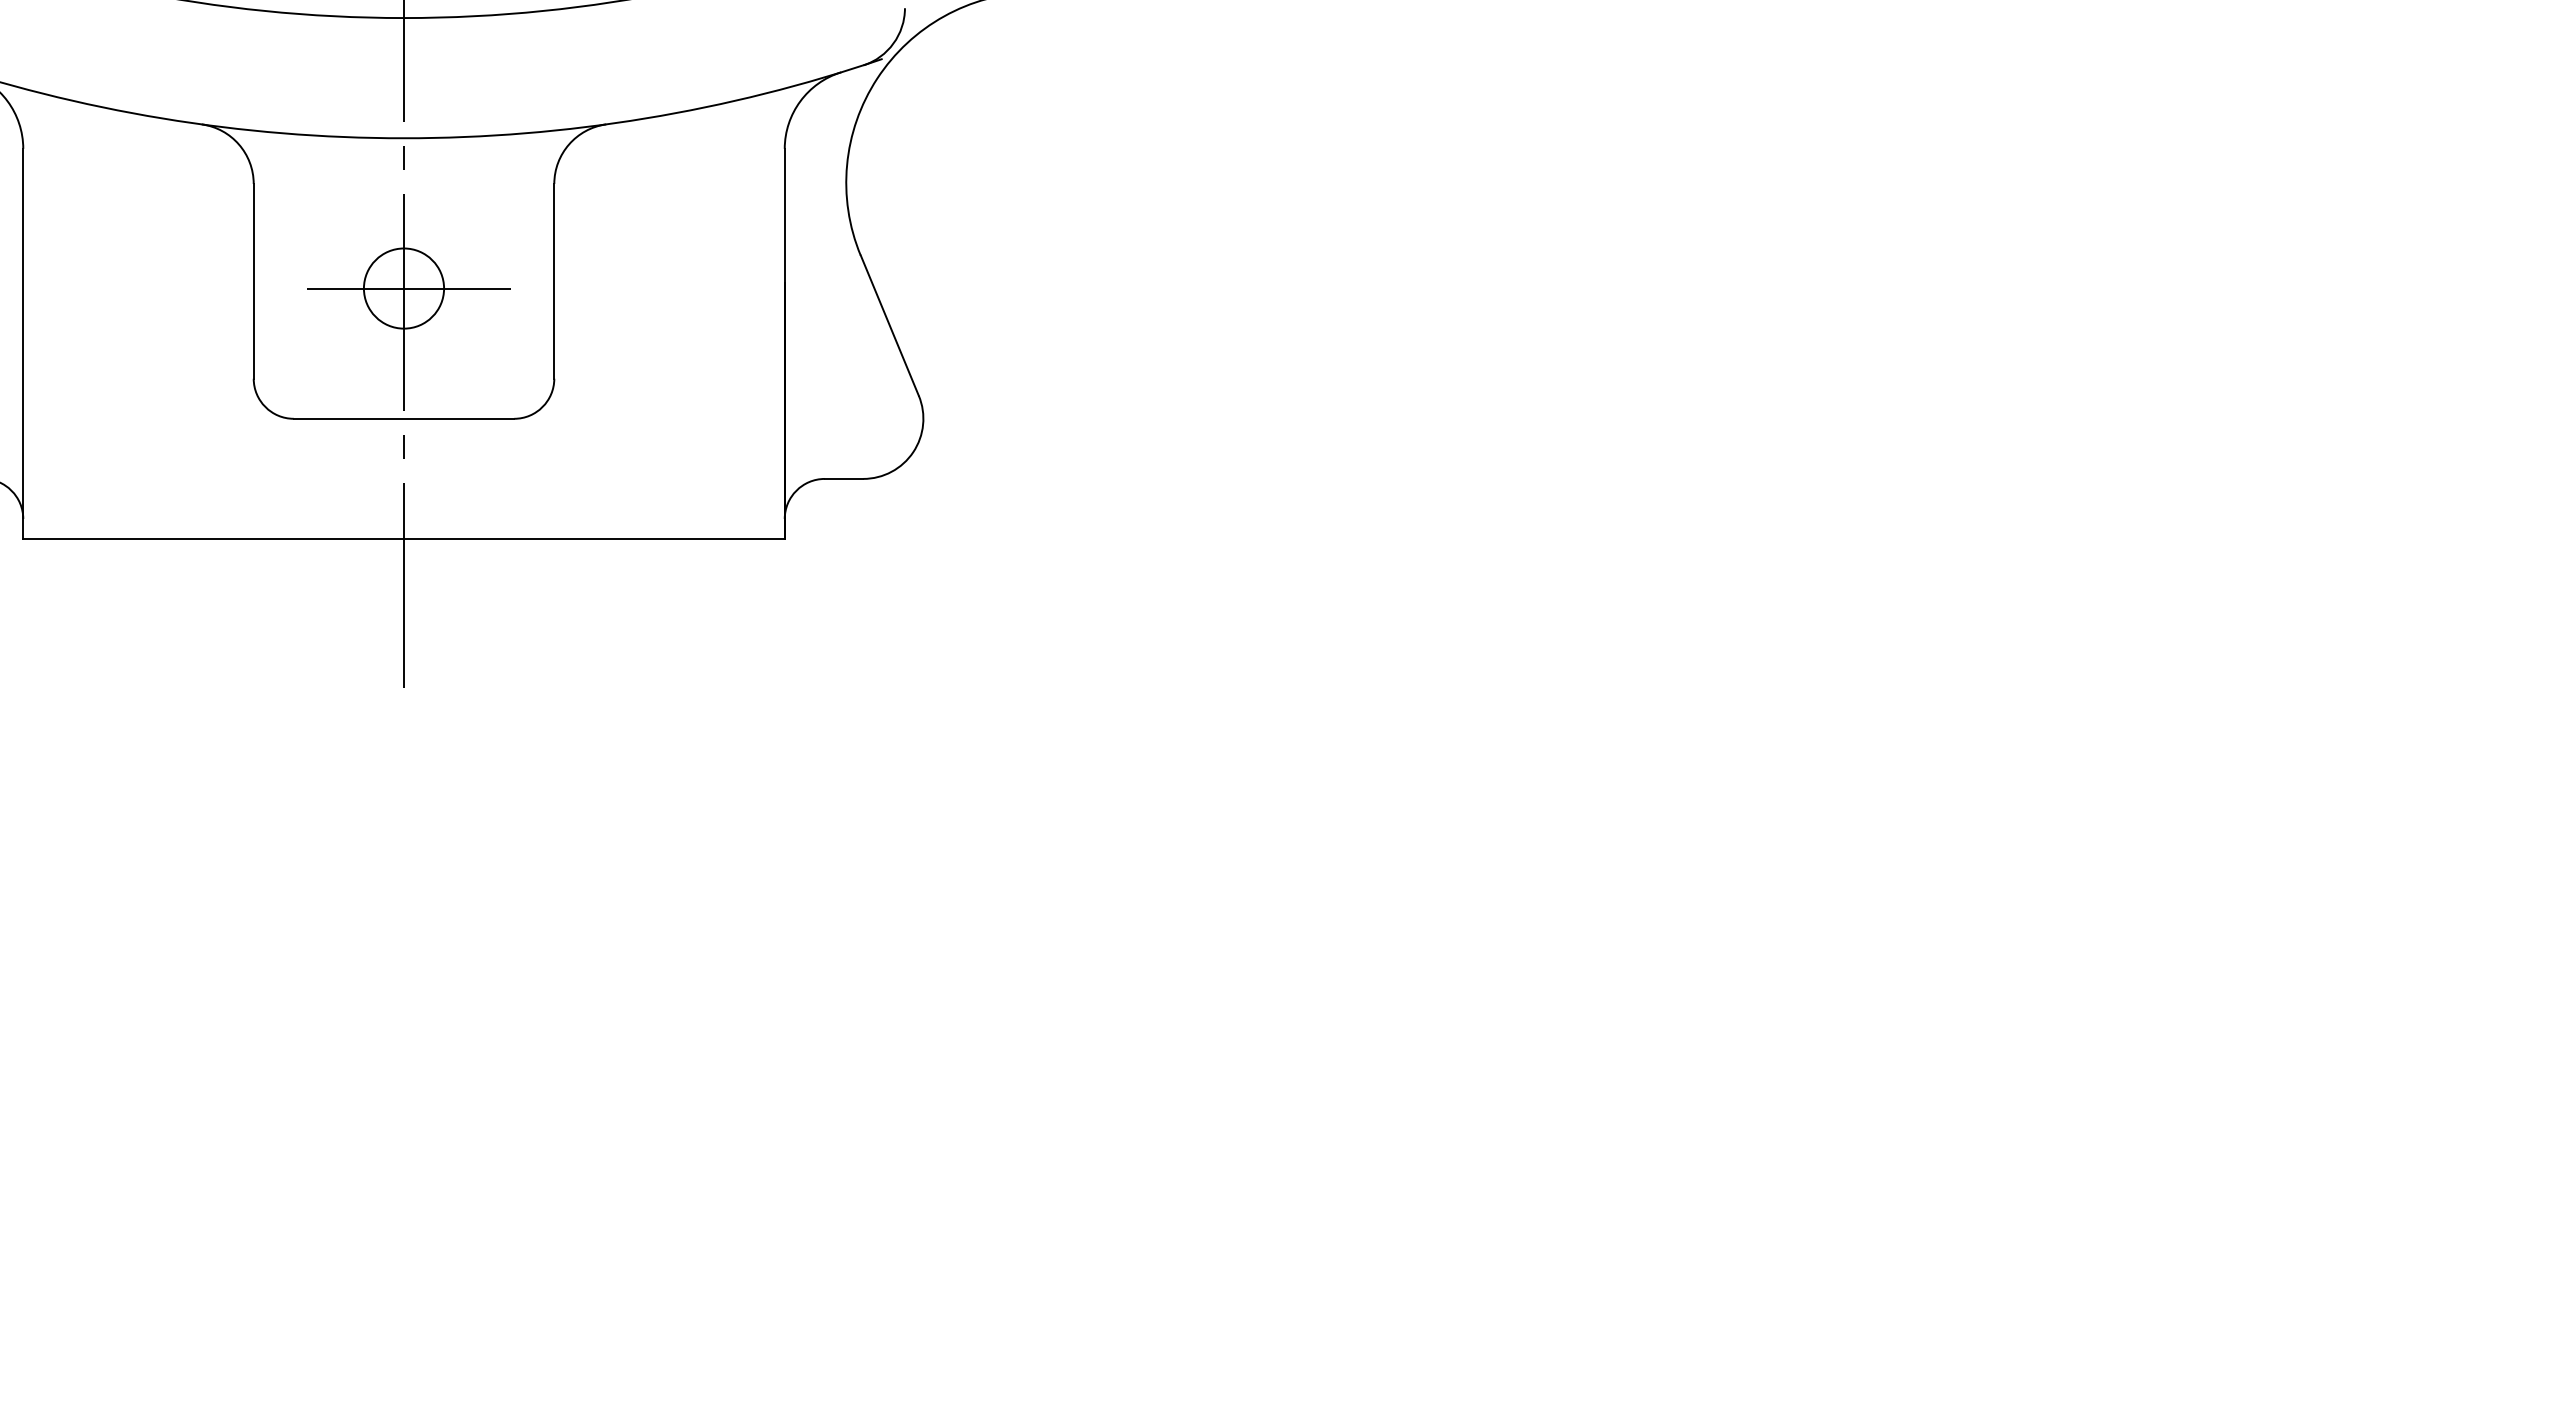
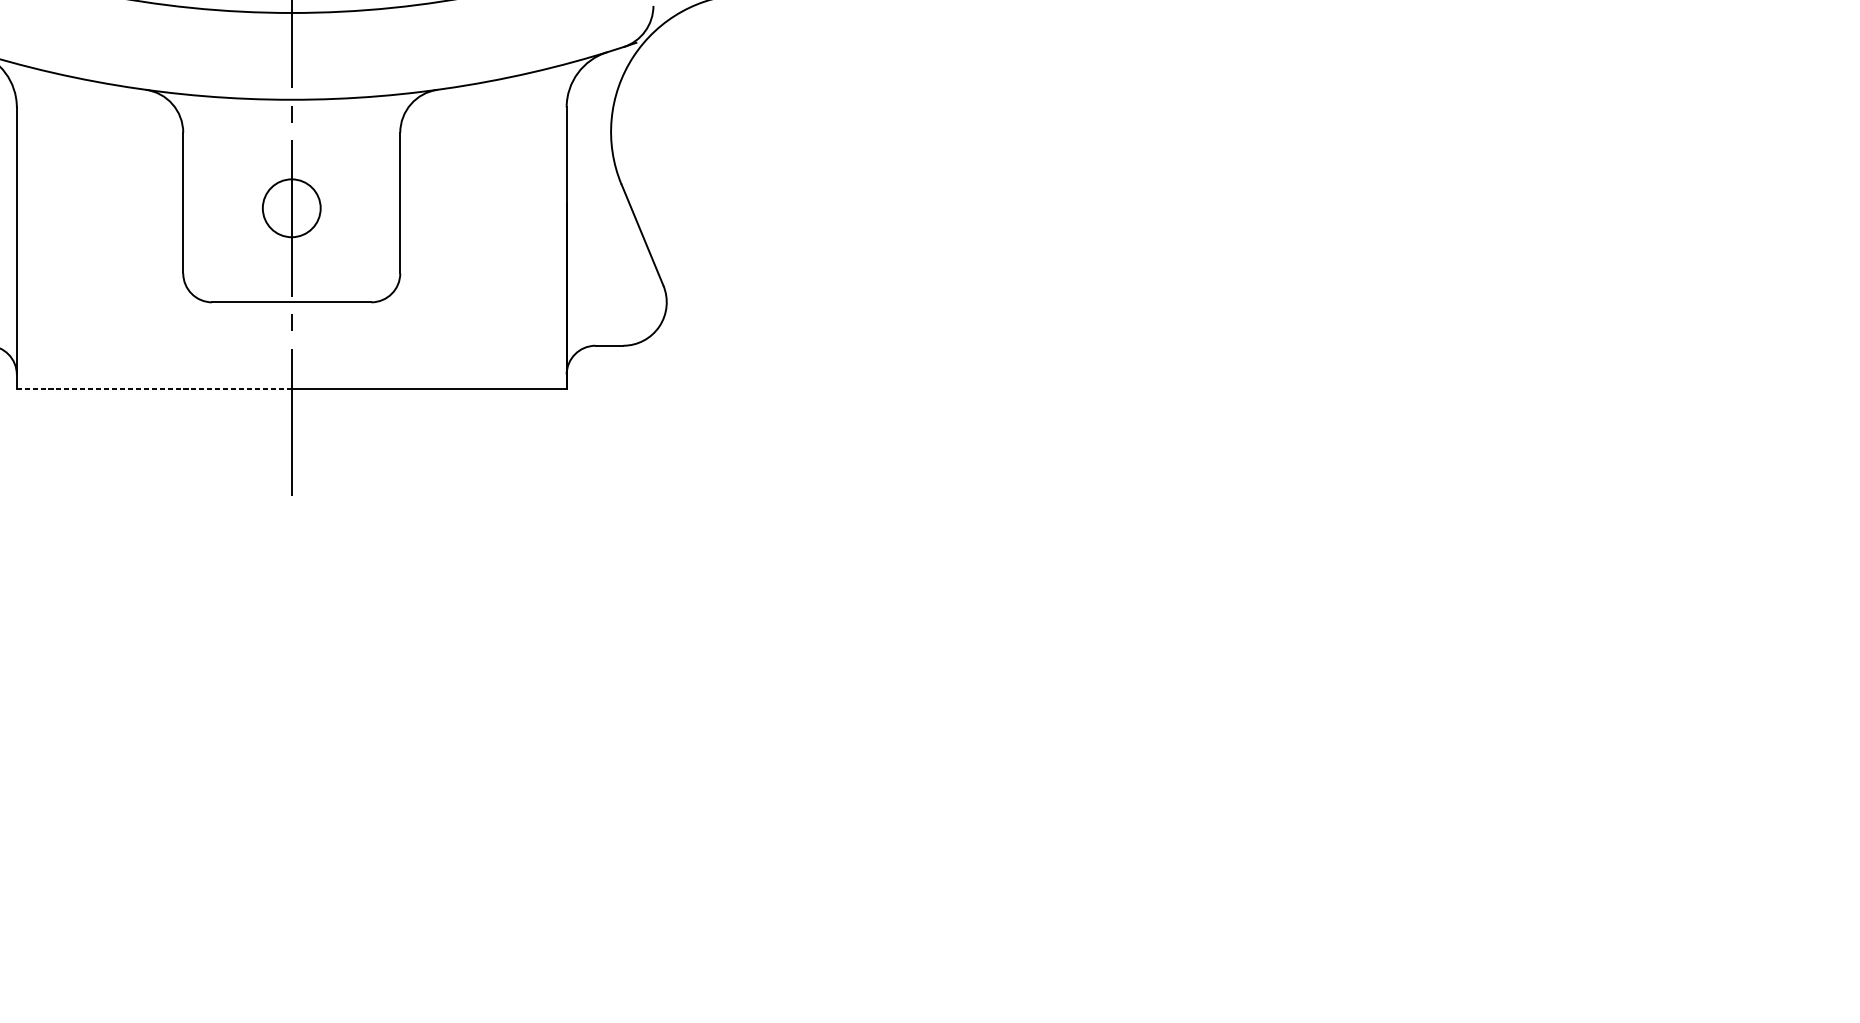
line: (408, 288) -> (295, 208), removed
line: (213, 539) -> (154, 389), solid -> dashed

